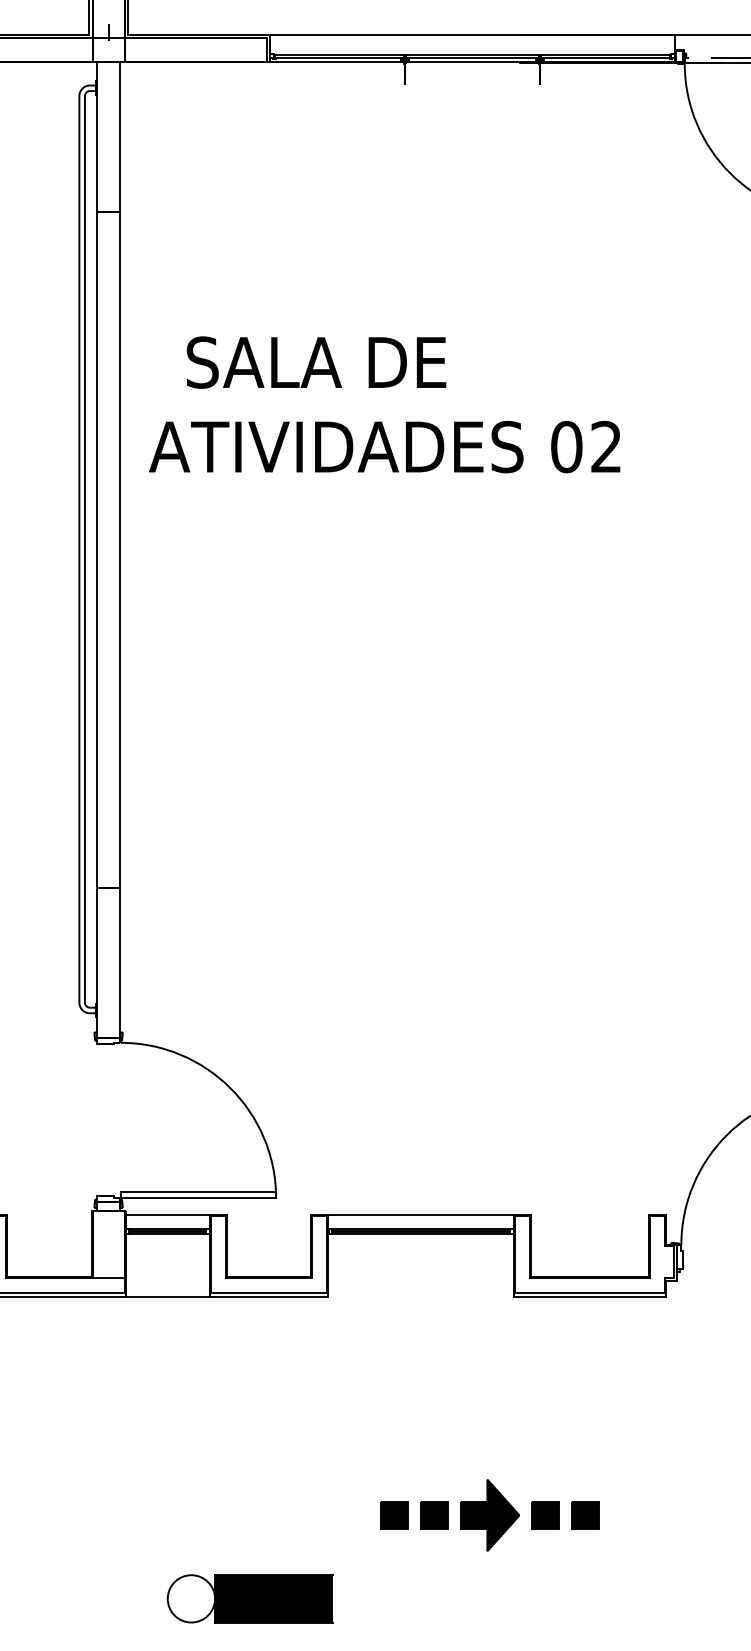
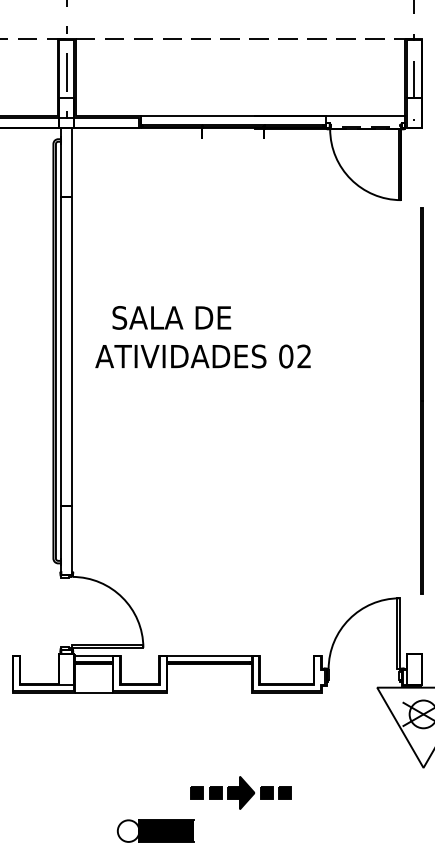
text: (383, 405) -> (202, 337), moved
part: (250, 1597) -> (155, 830), moved

